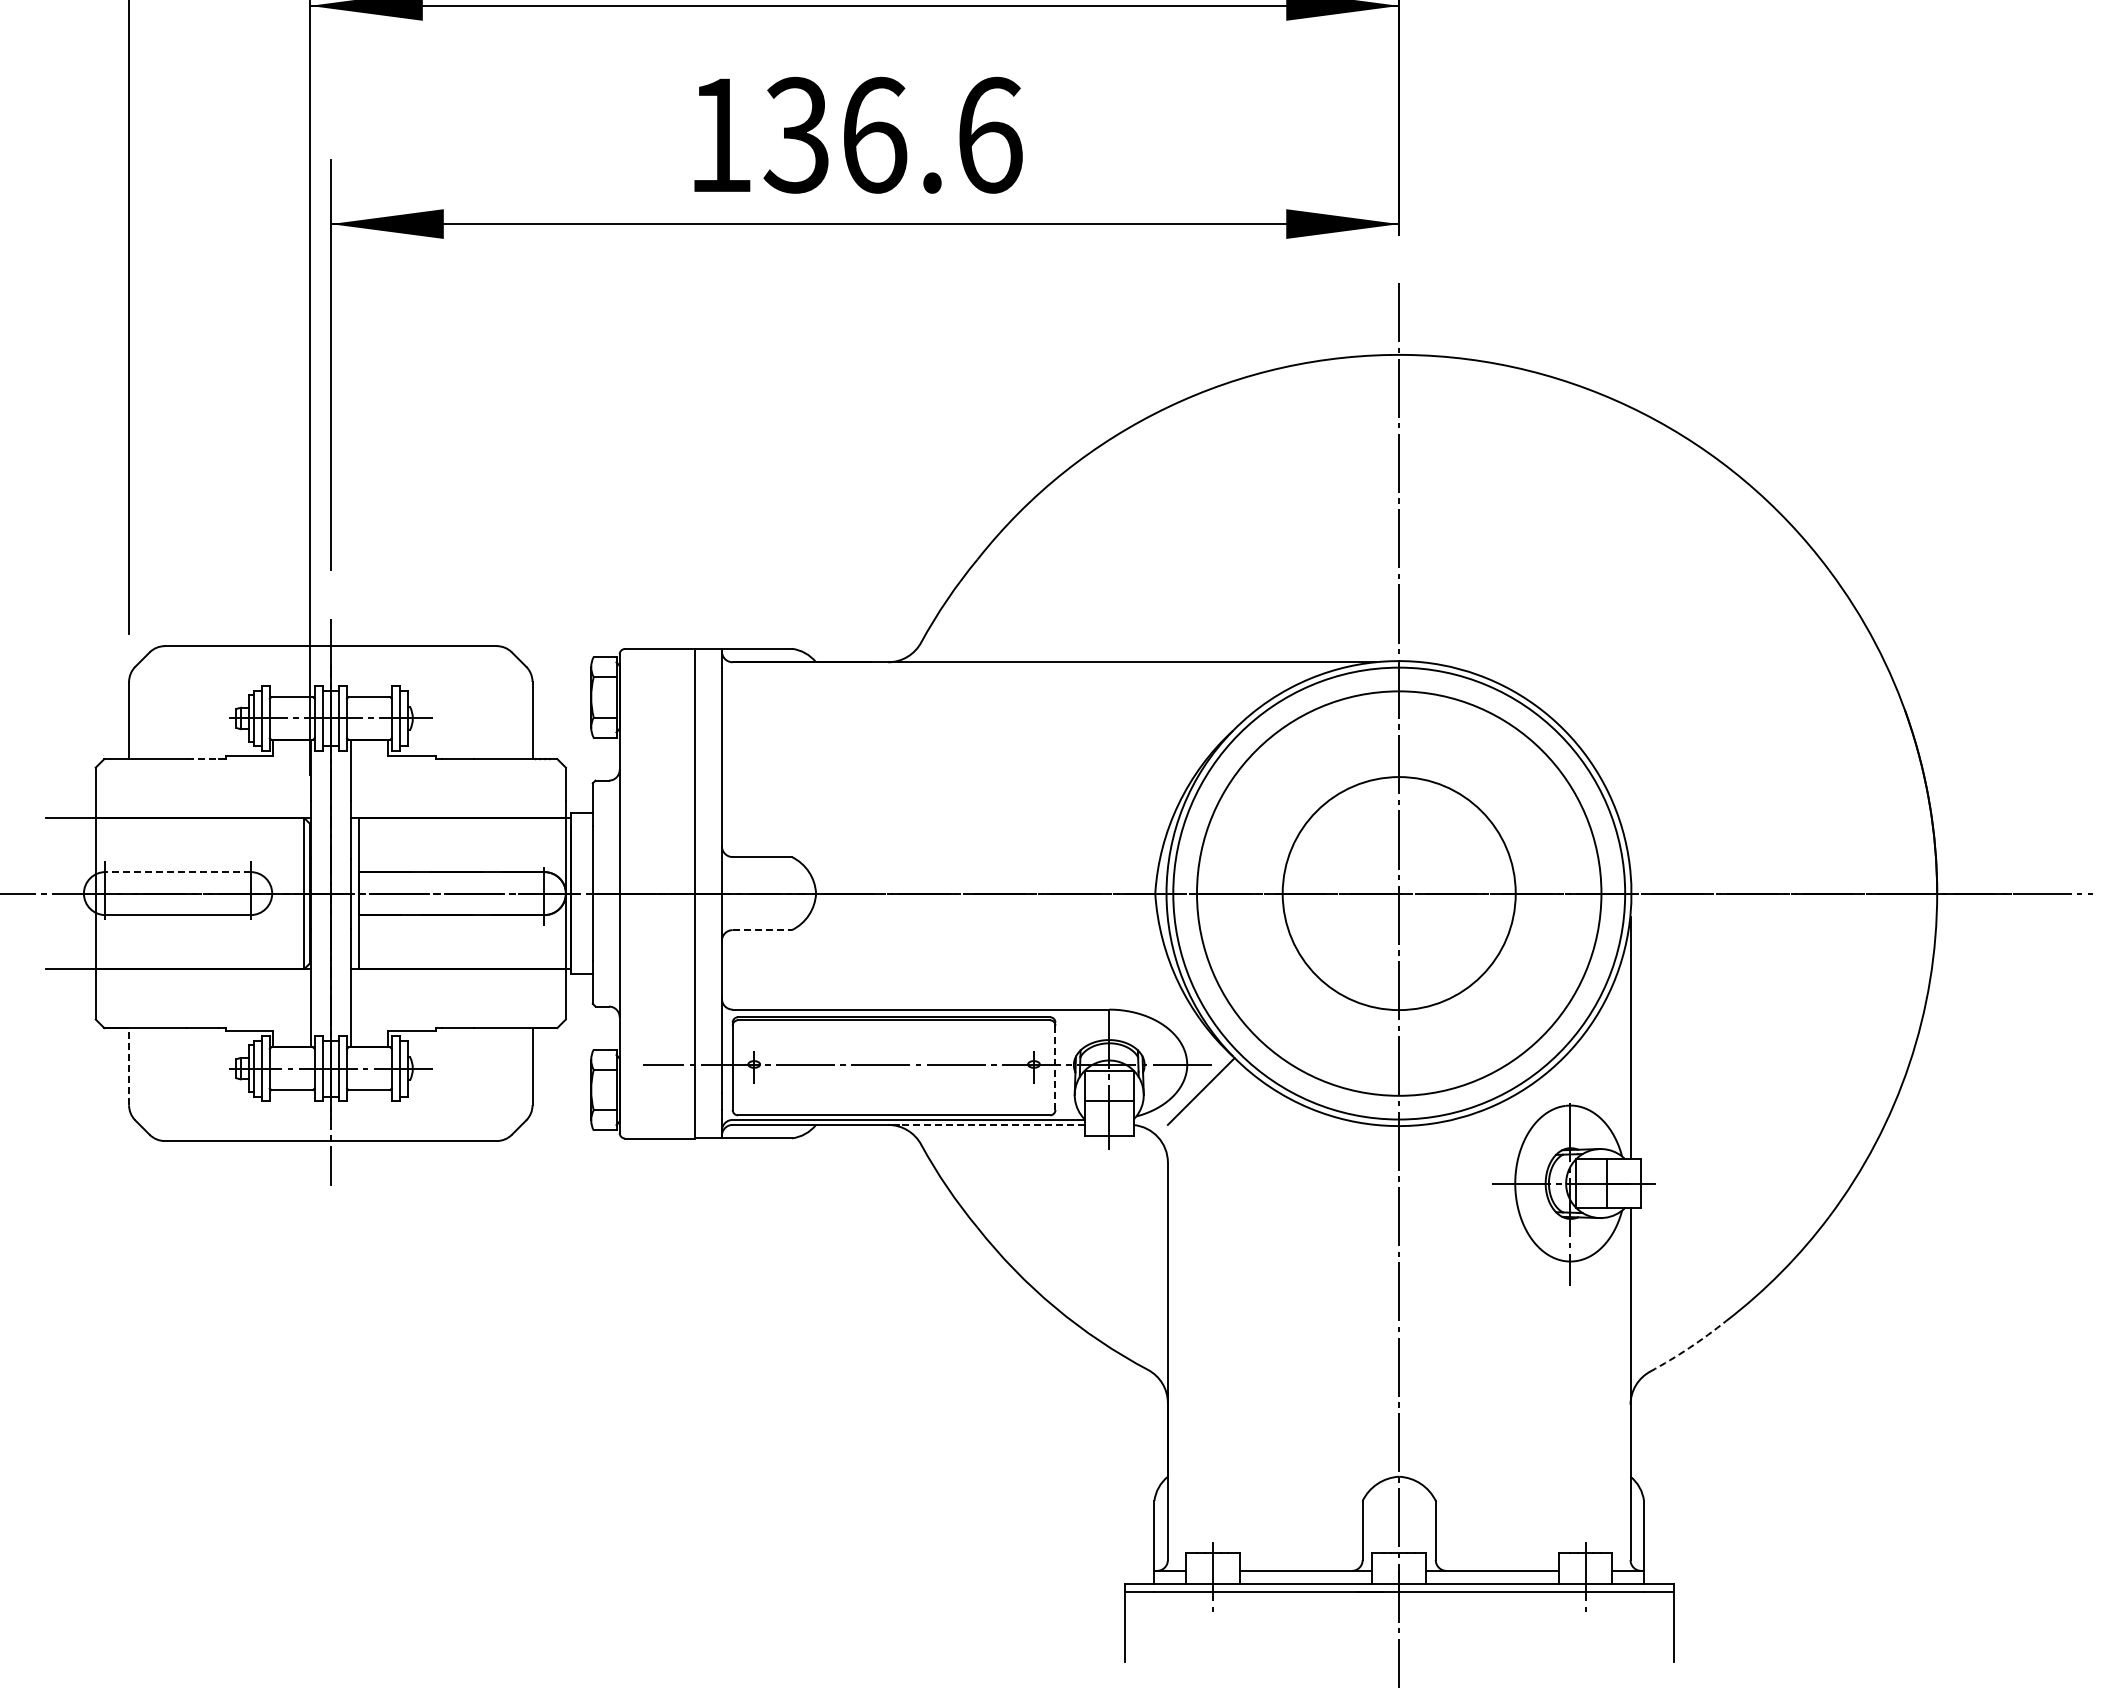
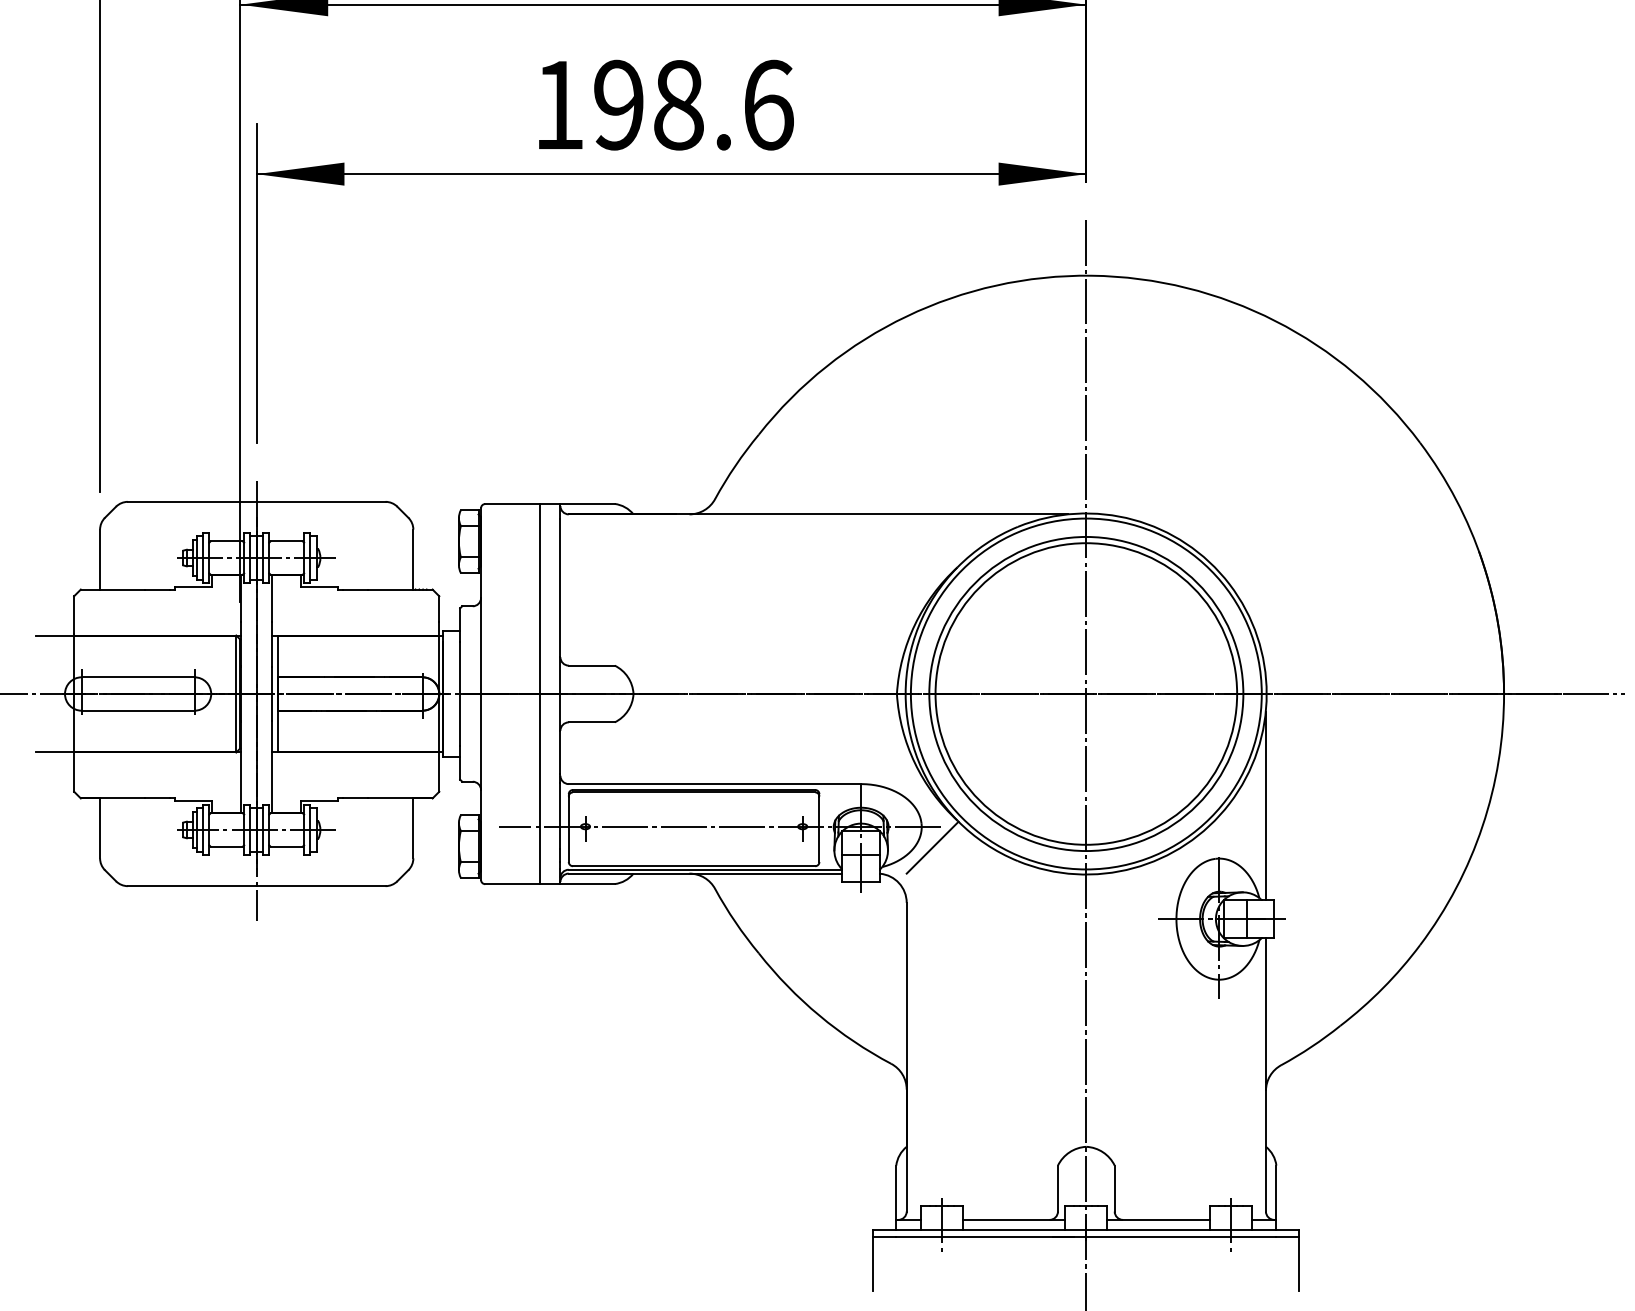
text: (835, 134) -> (648, 104), 136.6 -> 198.6
line: (203, 759) -> (157, 589), dashed -> solid
line: (178, 872) -> (138, 677), dashed -> solid
circle: (1399, 893) -> (1086, 693), size x1.67
line: (762, 930) -> (591, 722), dashed -> solid
line: (129, 1066) -> (100, 828), dashed -> solid
line: (1055, 1067) -> (819, 829), dashed -> solid
line: (992, 1124) -> (770, 873), dashed -> solid
arc: (1689, 1347) -> (1311, 1046), dashed -> solid

